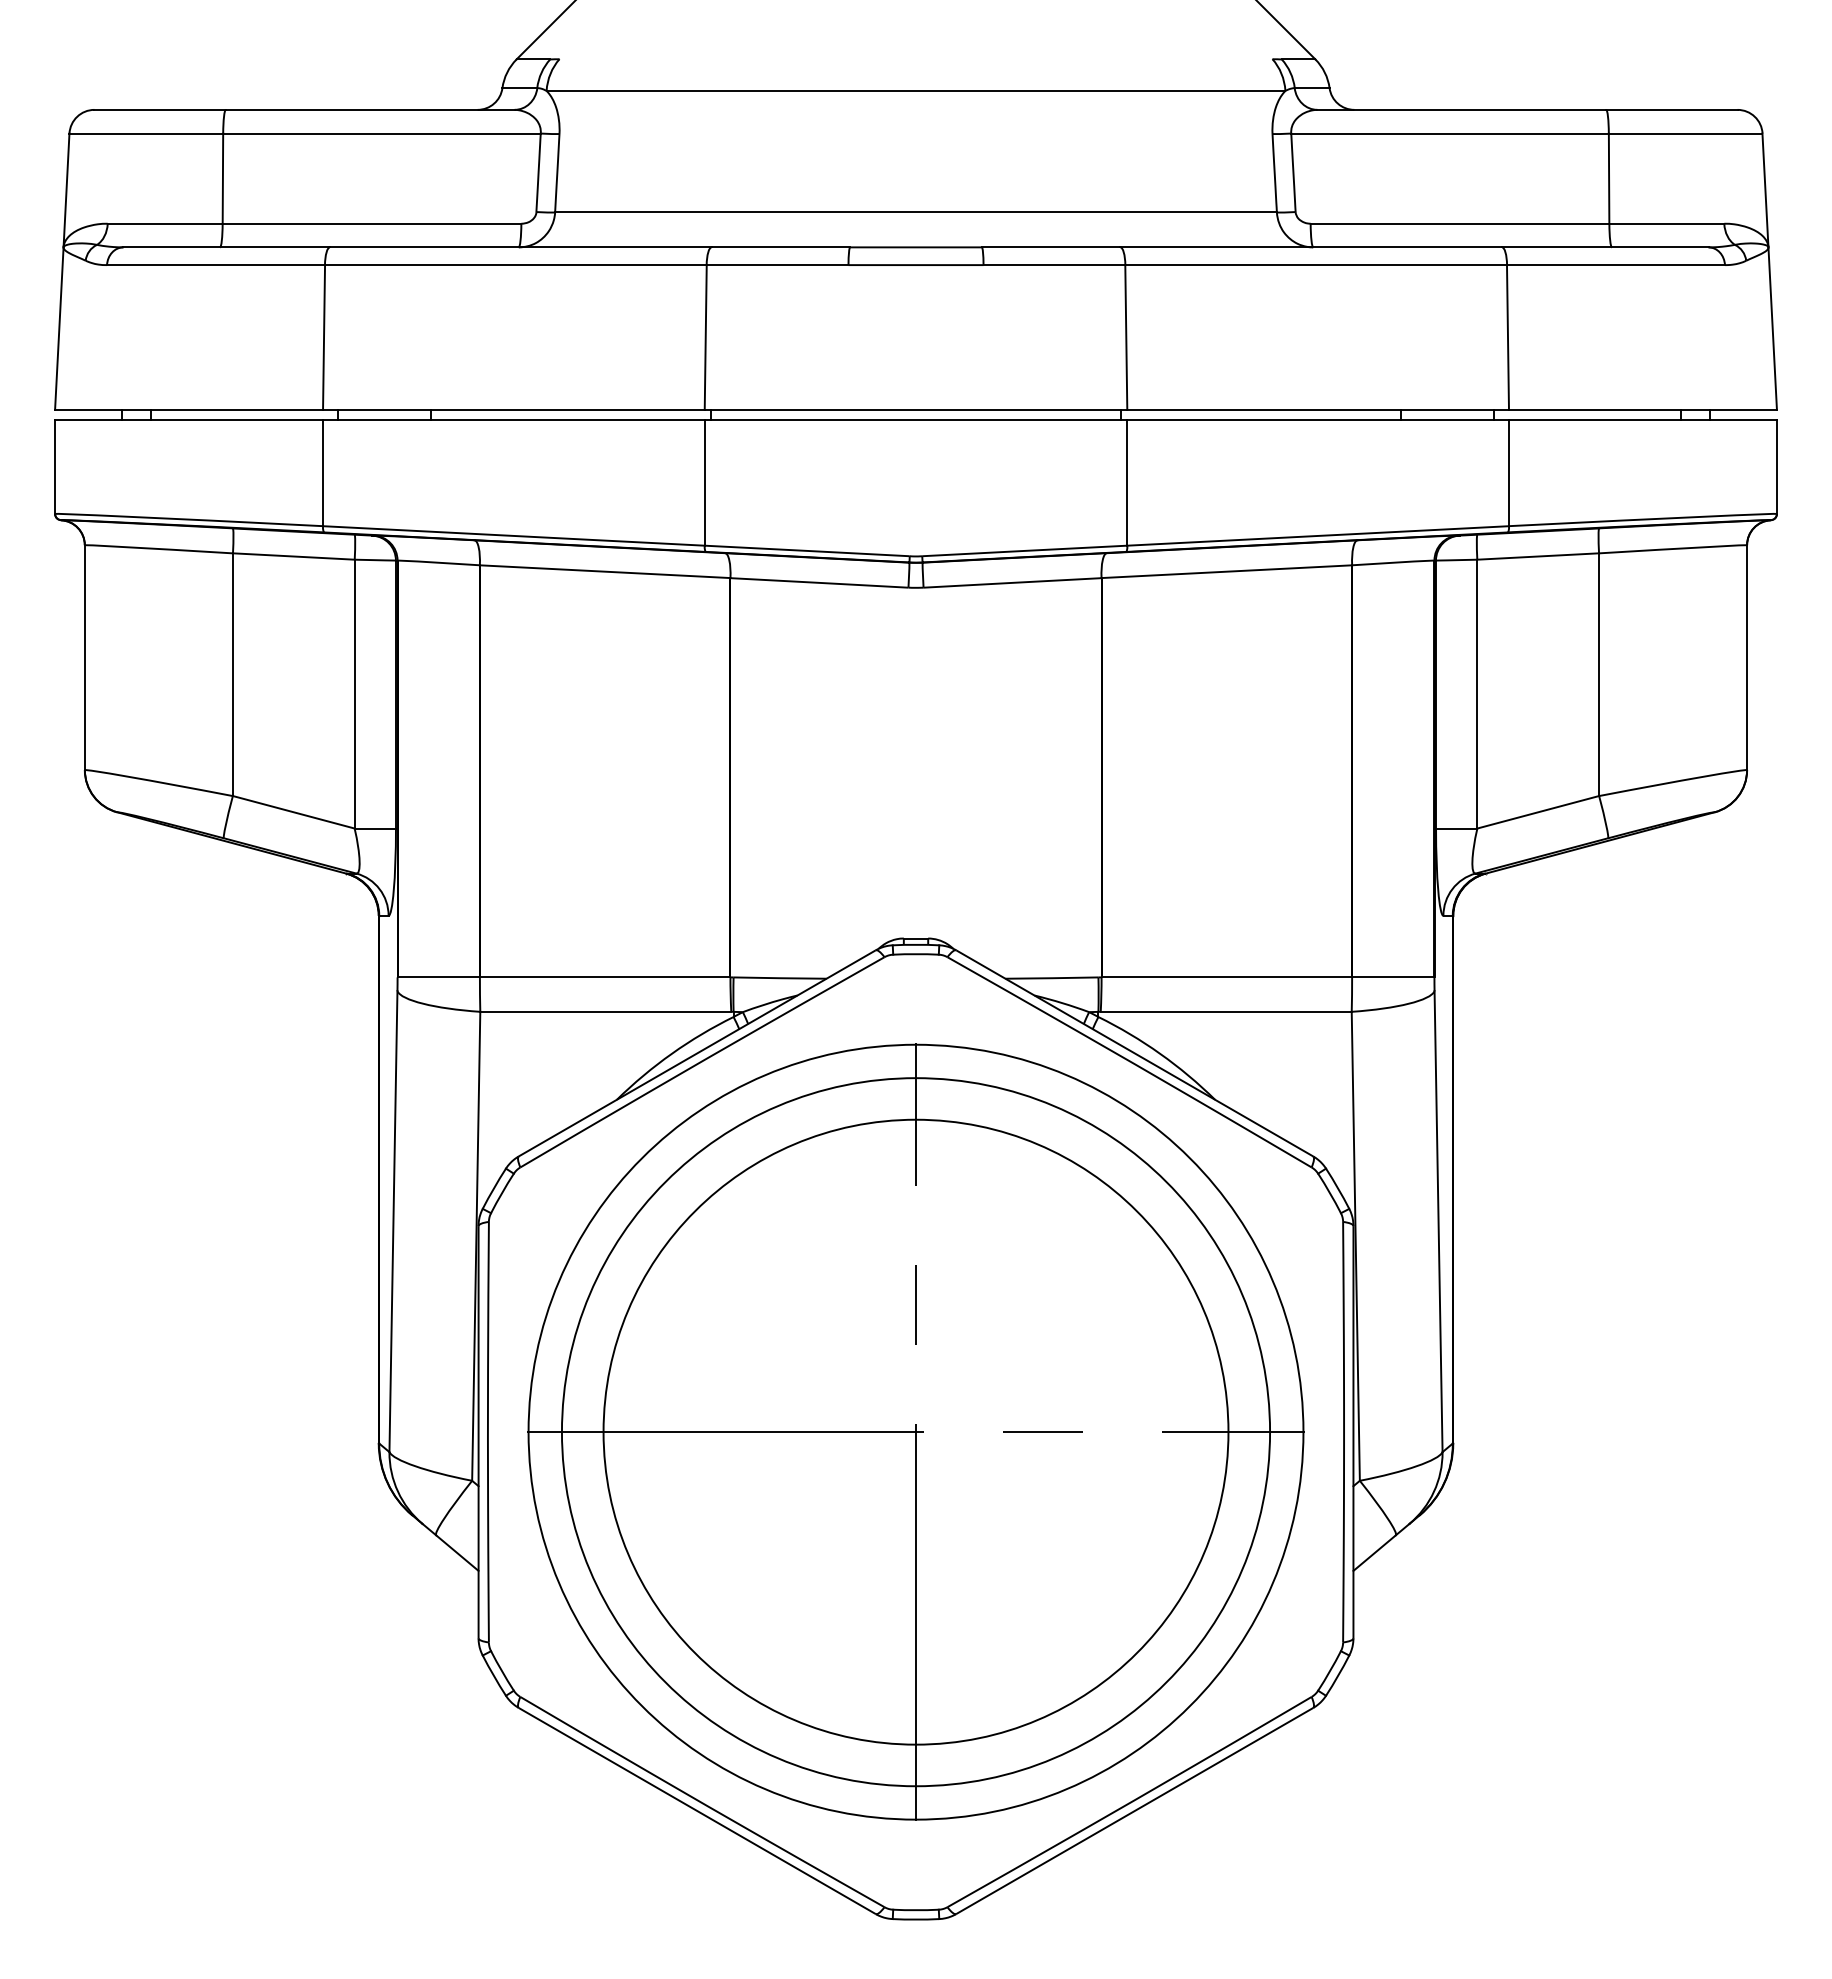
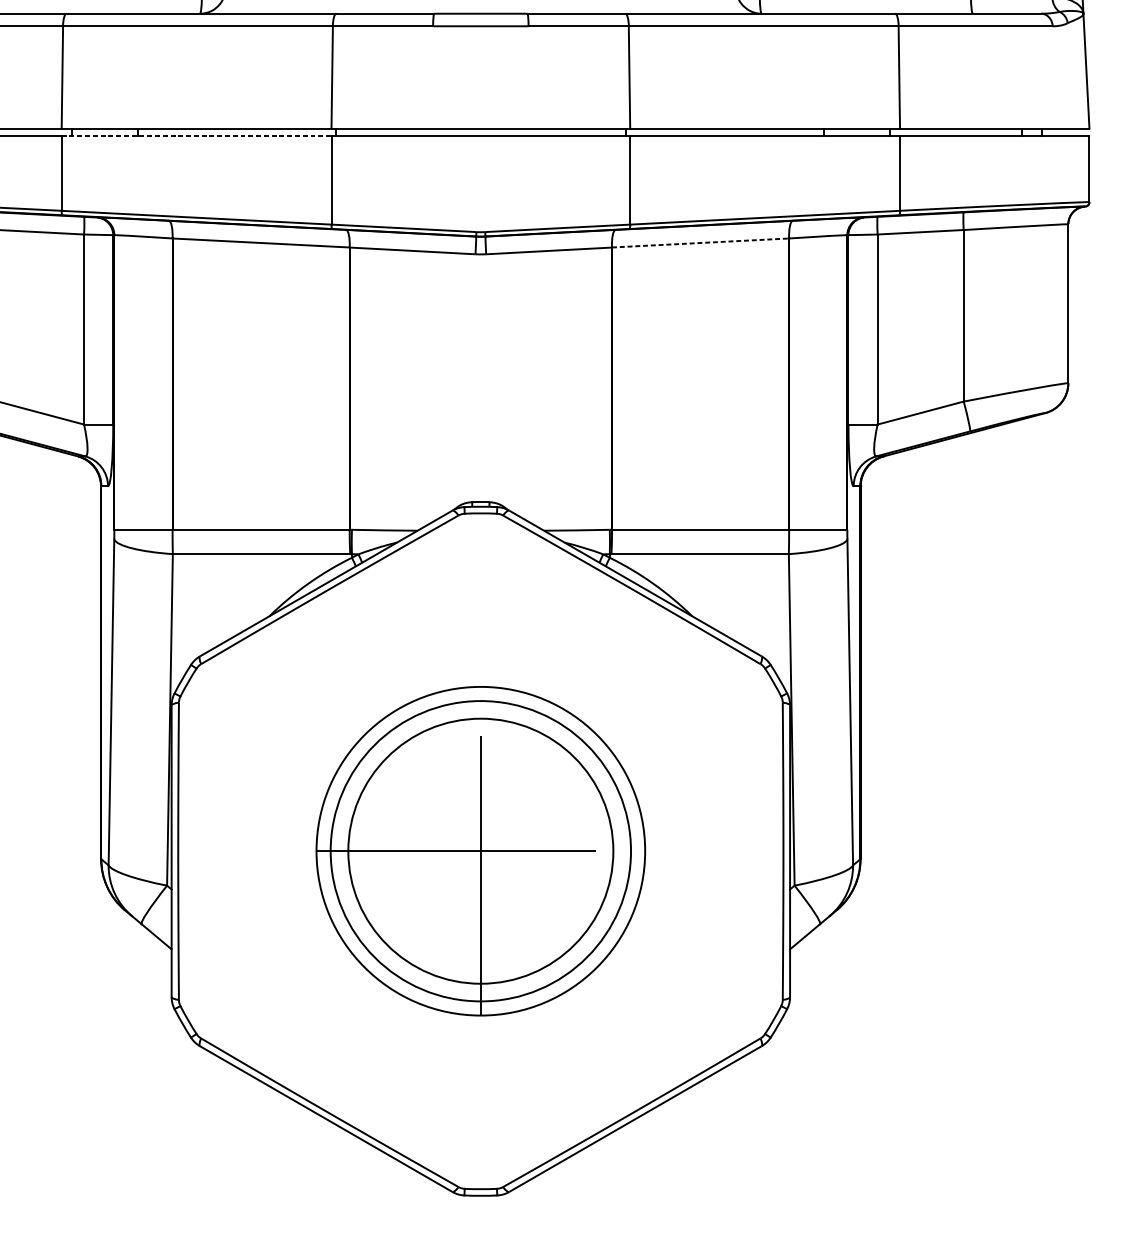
line: (513, 419) -> (196, 135), solid -> dashed
line: (1227, 571) -> (701, 242), solid -> dashed
part: (915, 1431) -> (480, 850), size x0.6

